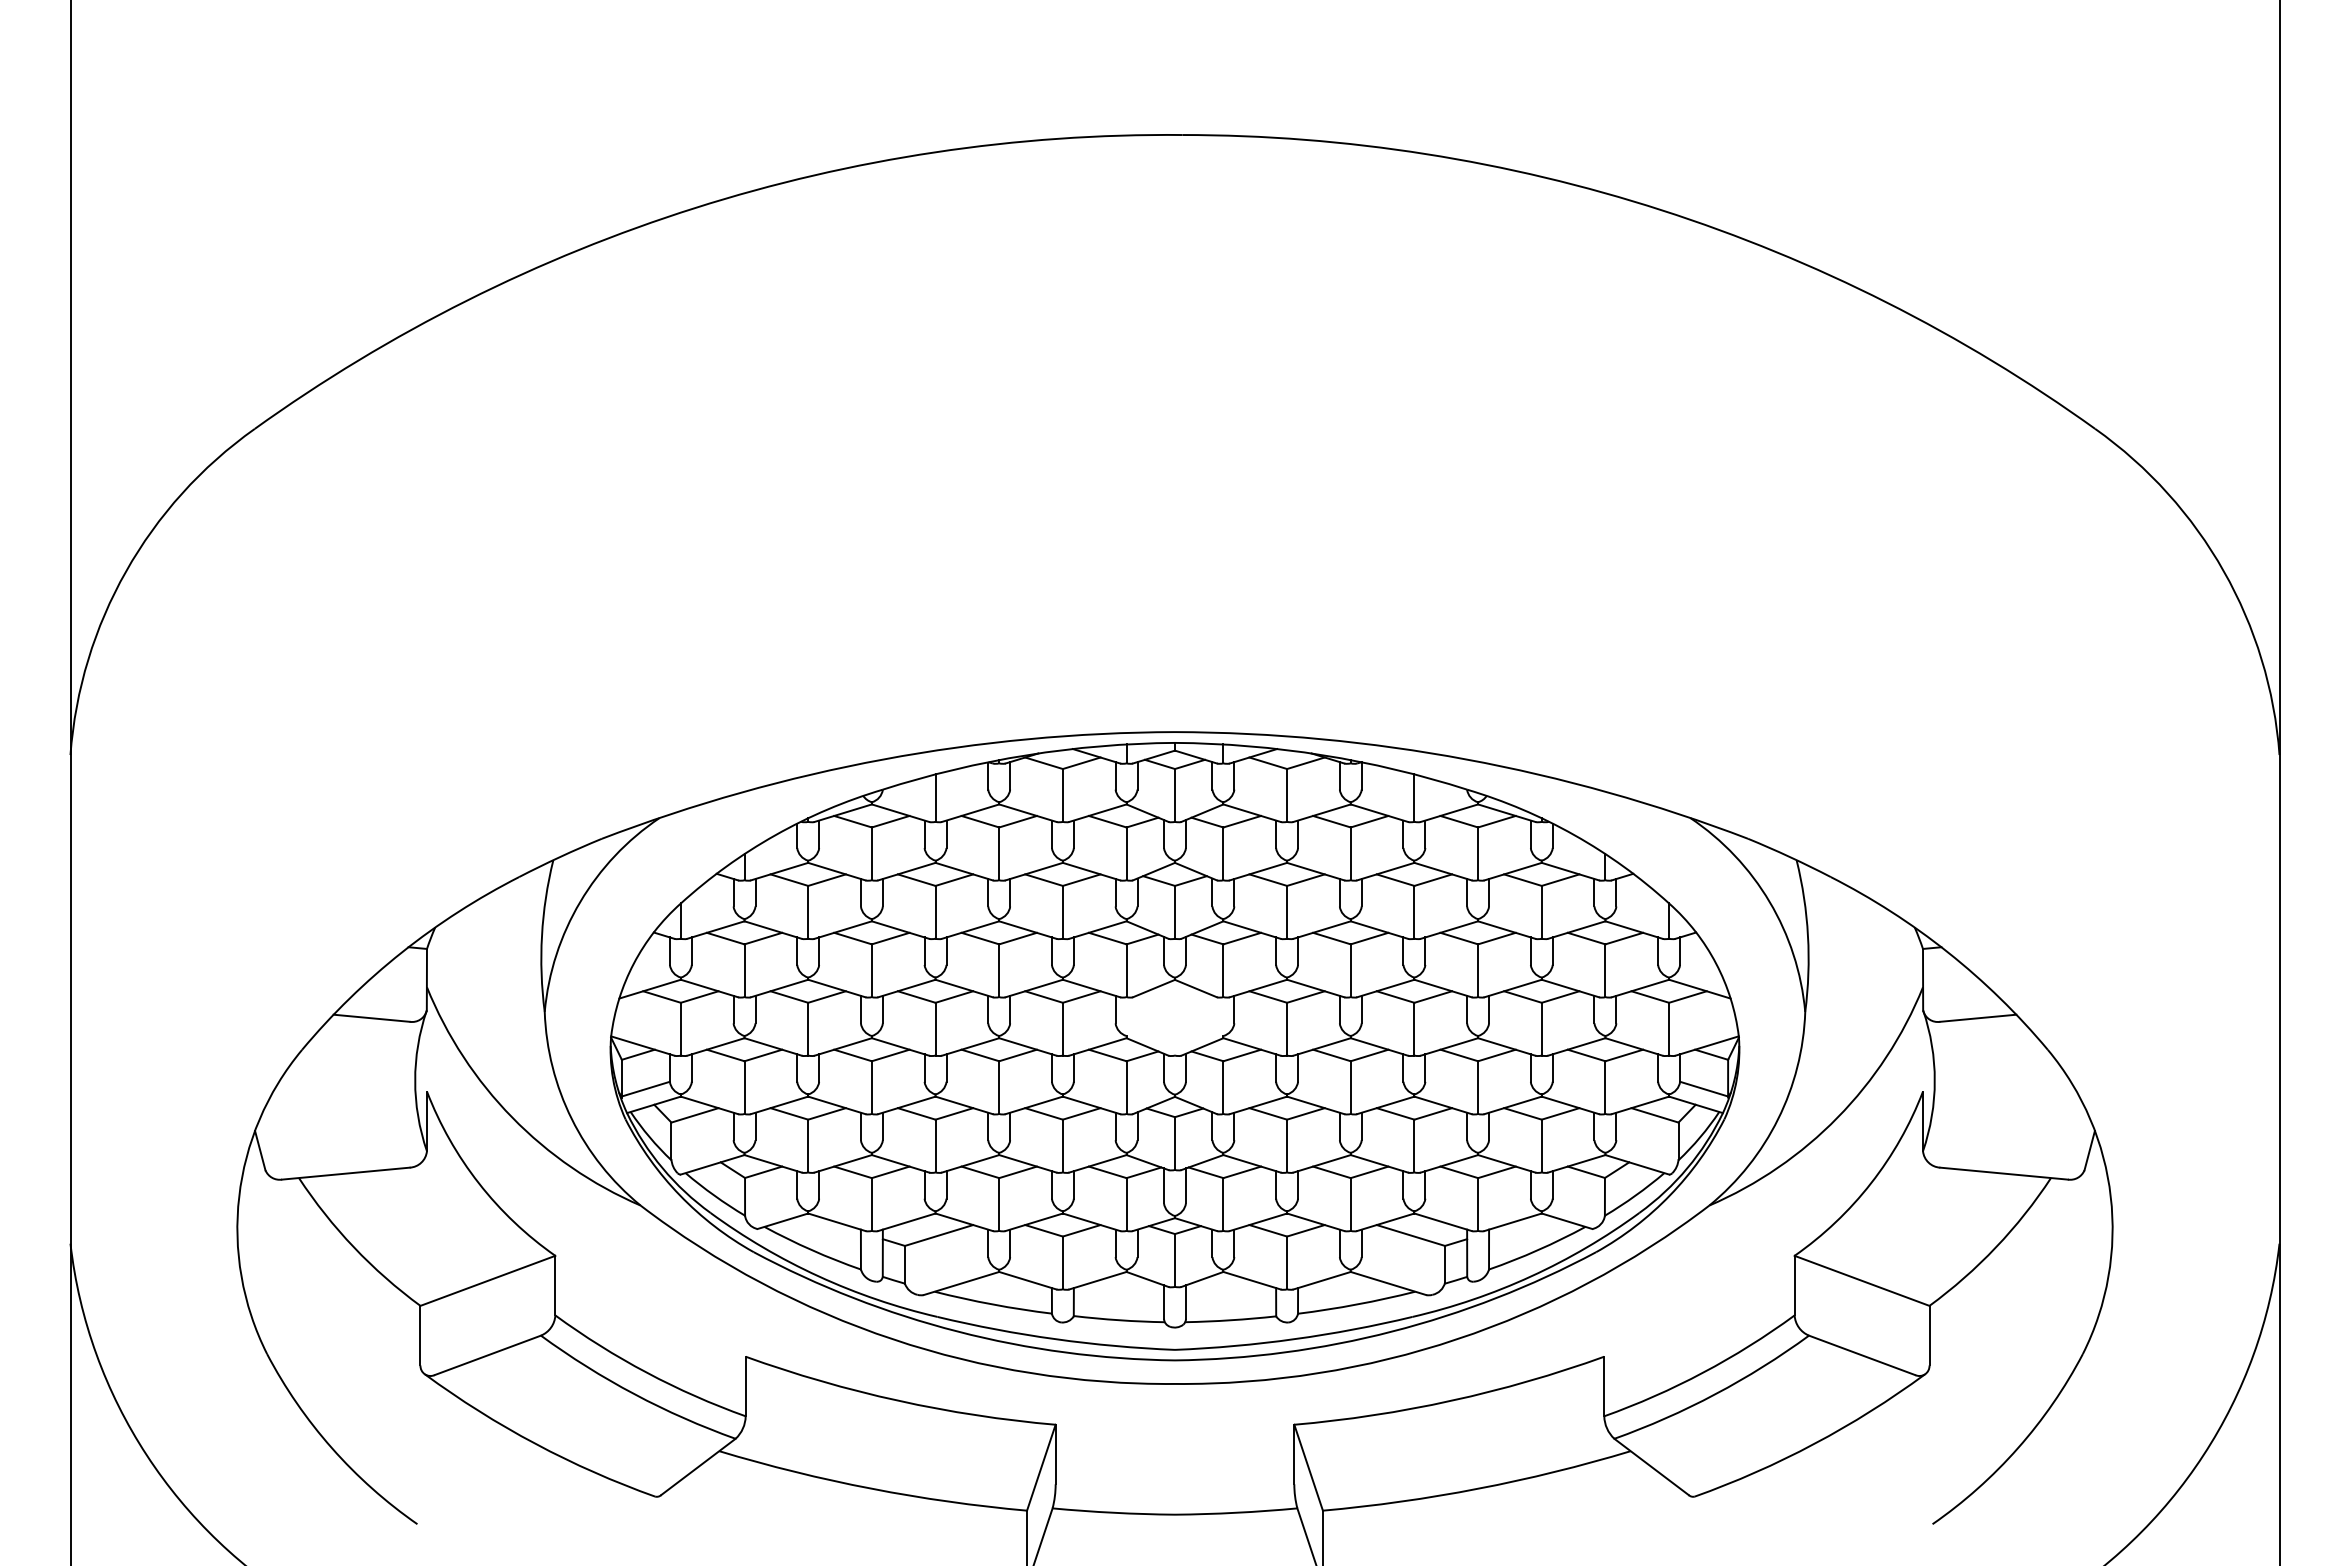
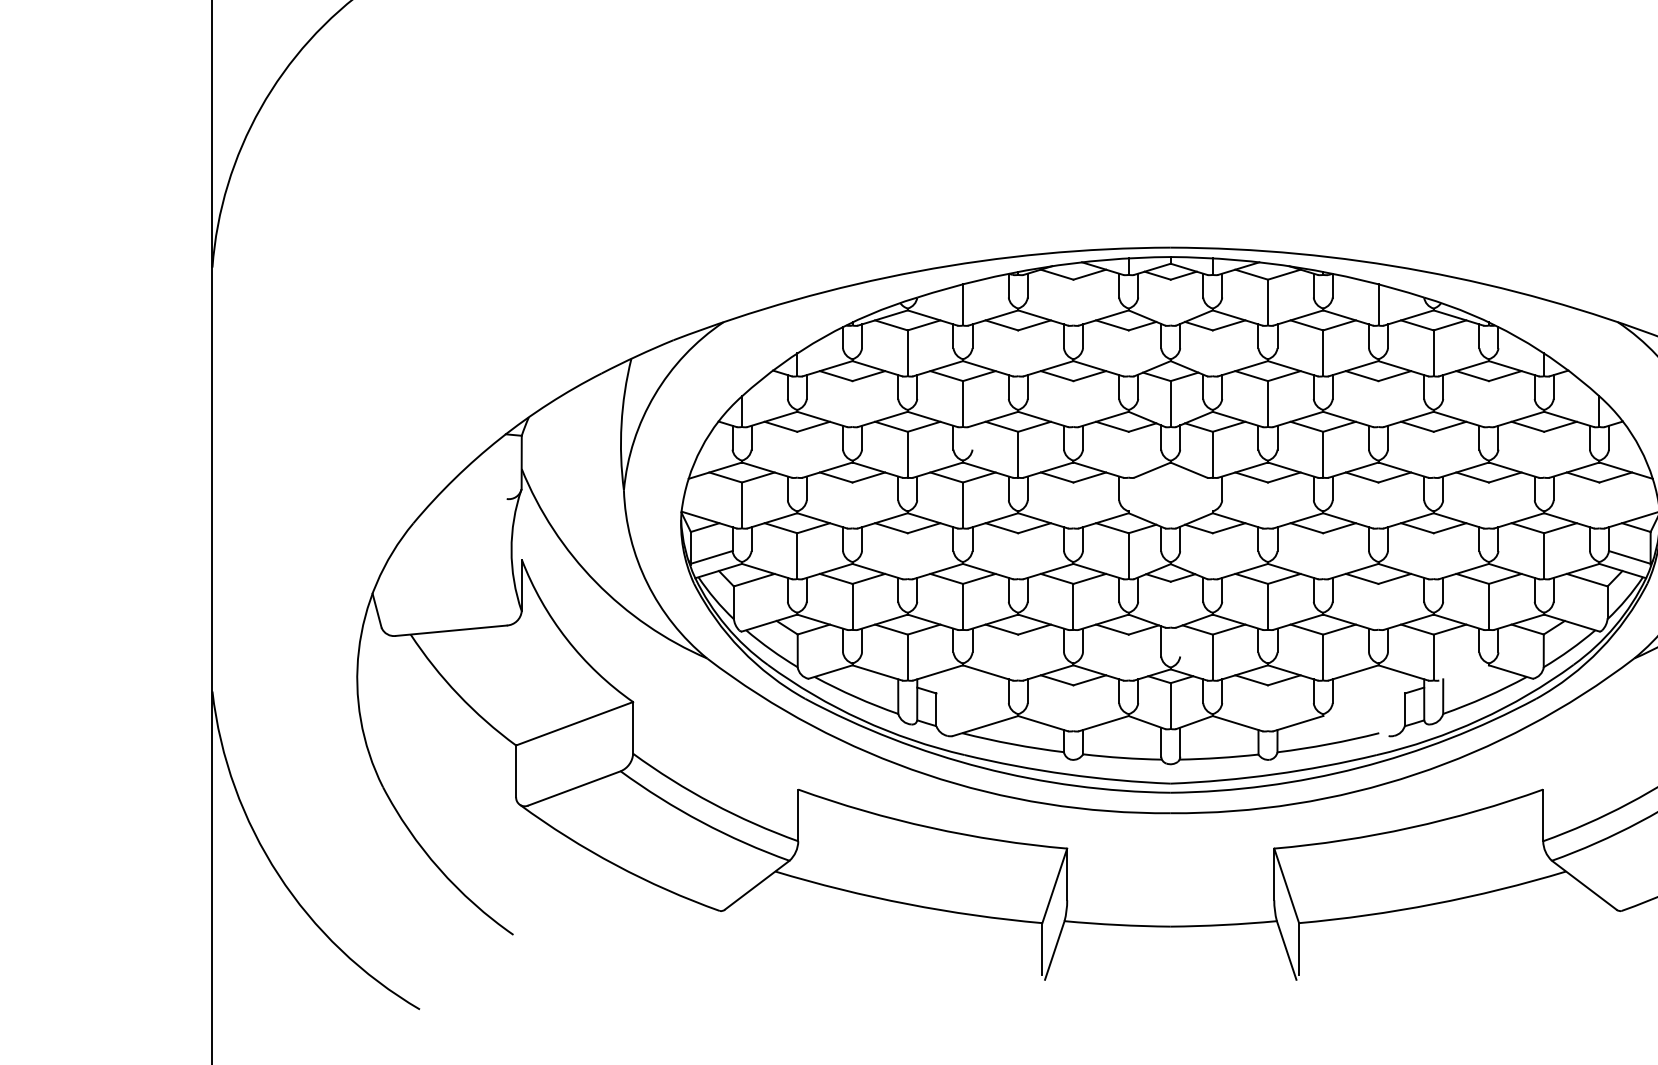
line: (1062, 795) -> (1073, 302), removed
line: (1175, 795) -> (1171, 302), removed
line: (999, 853) -> (1018, 352), removed
line: (1126, 853) -> (1128, 352), removed
line: (1223, 853) -> (1212, 352), removed
line: (808, 911) -> (852, 403), removed
line: (1062, 911) -> (1073, 403), removed
line: (1414, 911) -> (1378, 403), removed
line: (1541, 911) -> (1488, 403), removed
line: (946, 950) -> (972, 437), removed
line: (744, 970) -> (797, 454), removed
line: (1126, 970) -> (1128, 454), removed
line: (1478, 970) -> (1434, 454), removed
line: (1605, 970) -> (1544, 454), removed
line: (371, 1017) -> (473, 495), removed
line: (808, 1028) -> (852, 504), removed
line: (1062, 1028) -> (1073, 504), removed
line: (1287, 1028) -> (1268, 504), removed
line: (1414, 1028) -> (1378, 504), removed
line: (1541, 1028) -> (1488, 504), removed
line: (1669, 1028) -> (1599, 504), removed
line: (871, 1087) -> (907, 556), removed
line: (999, 1087) -> (1018, 556), removed
line: (1223, 1087) -> (1212, 556), removed
line: (1350, 1087) -> (1323, 556), removed
line: (1478, 1087) -> (1434, 556), removed
line: (1175, 1143) -> (1171, 604), removed
line: (1414, 1145) -> (1378, 606), removed
line: (1185, 1185) -> (1179, 641), removed
line: (999, 1204) -> (1018, 657), removed
line: (1126, 1204) -> (1128, 657), removed
line: (1512, 1222) -> (1463, 673), removed
line: (938, 1235) -> (965, 684), removed
line: (1410, 1235) -> (1375, 684), removed
line: (1062, 1262) -> (1073, 707), removed
line: (1287, 1262) -> (1268, 707), removed
line: (1388, 1283) -> (1355, 726), removed

